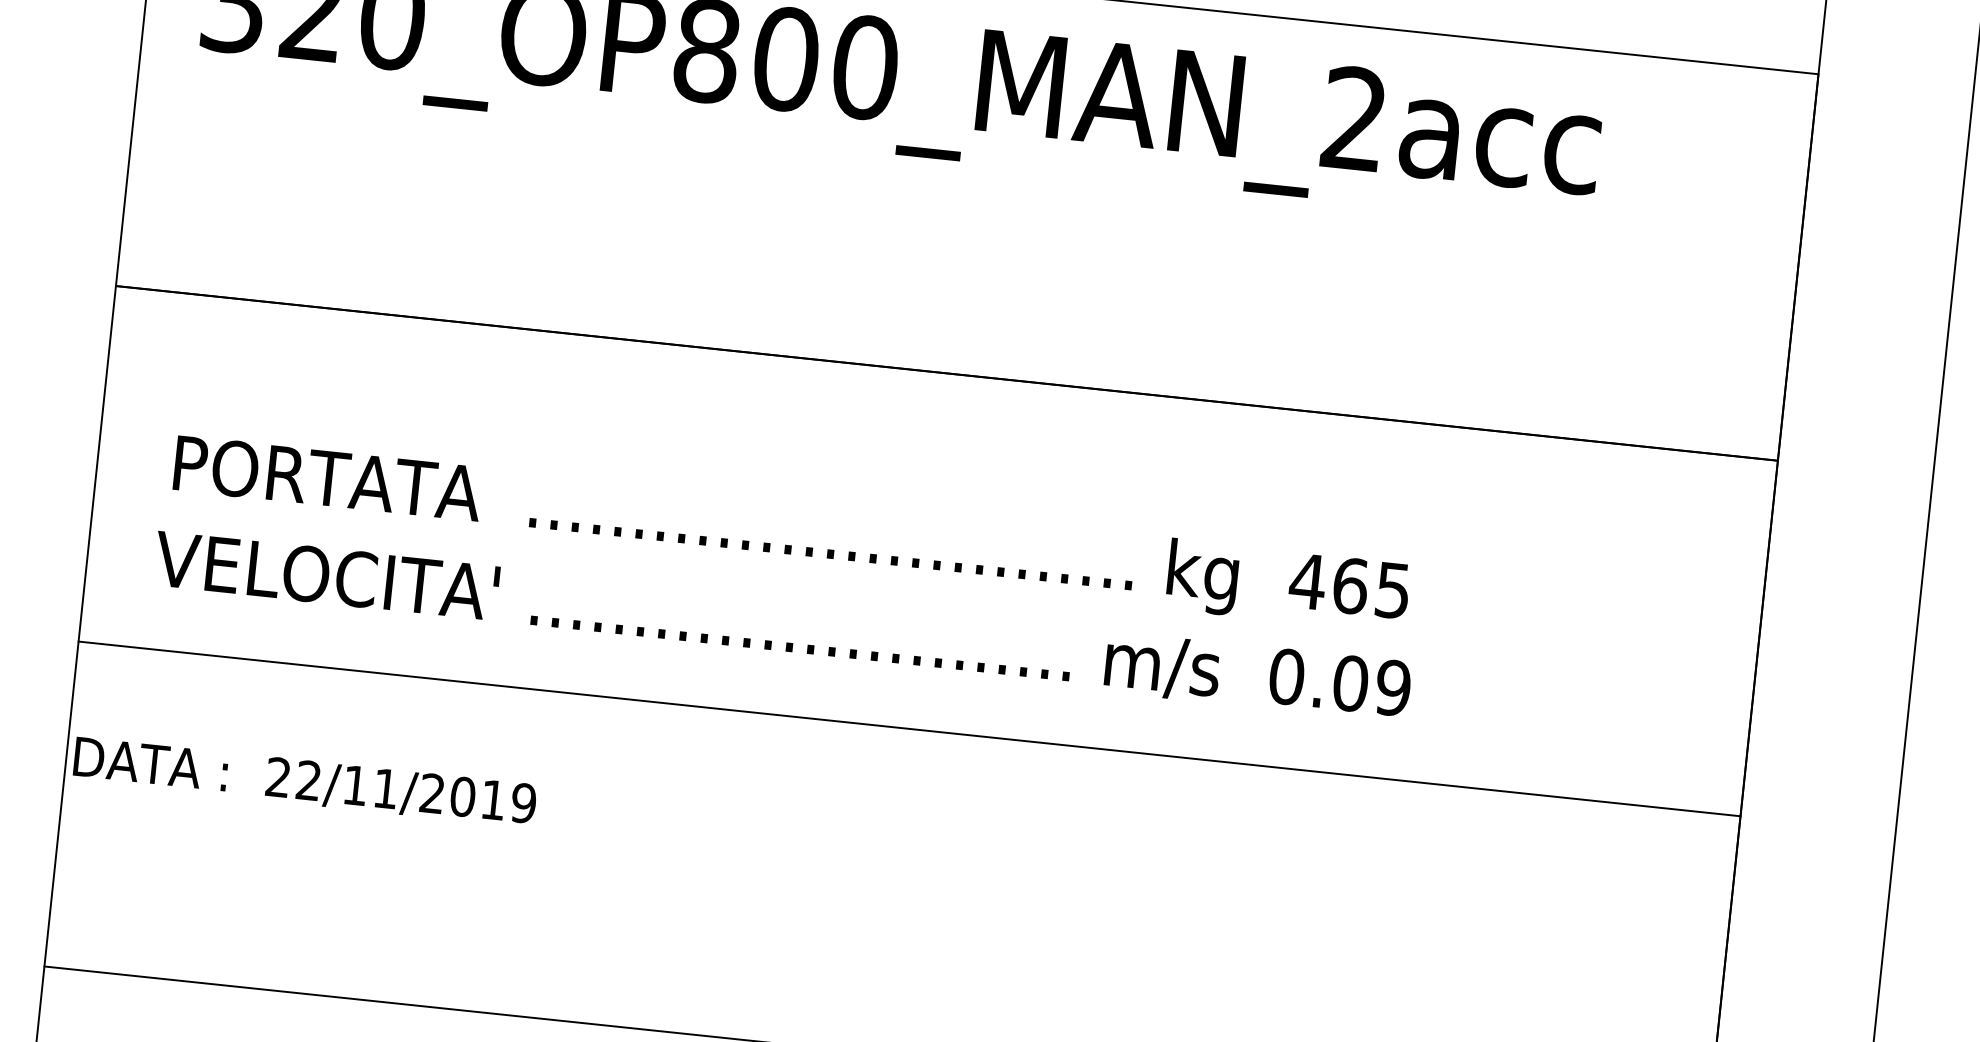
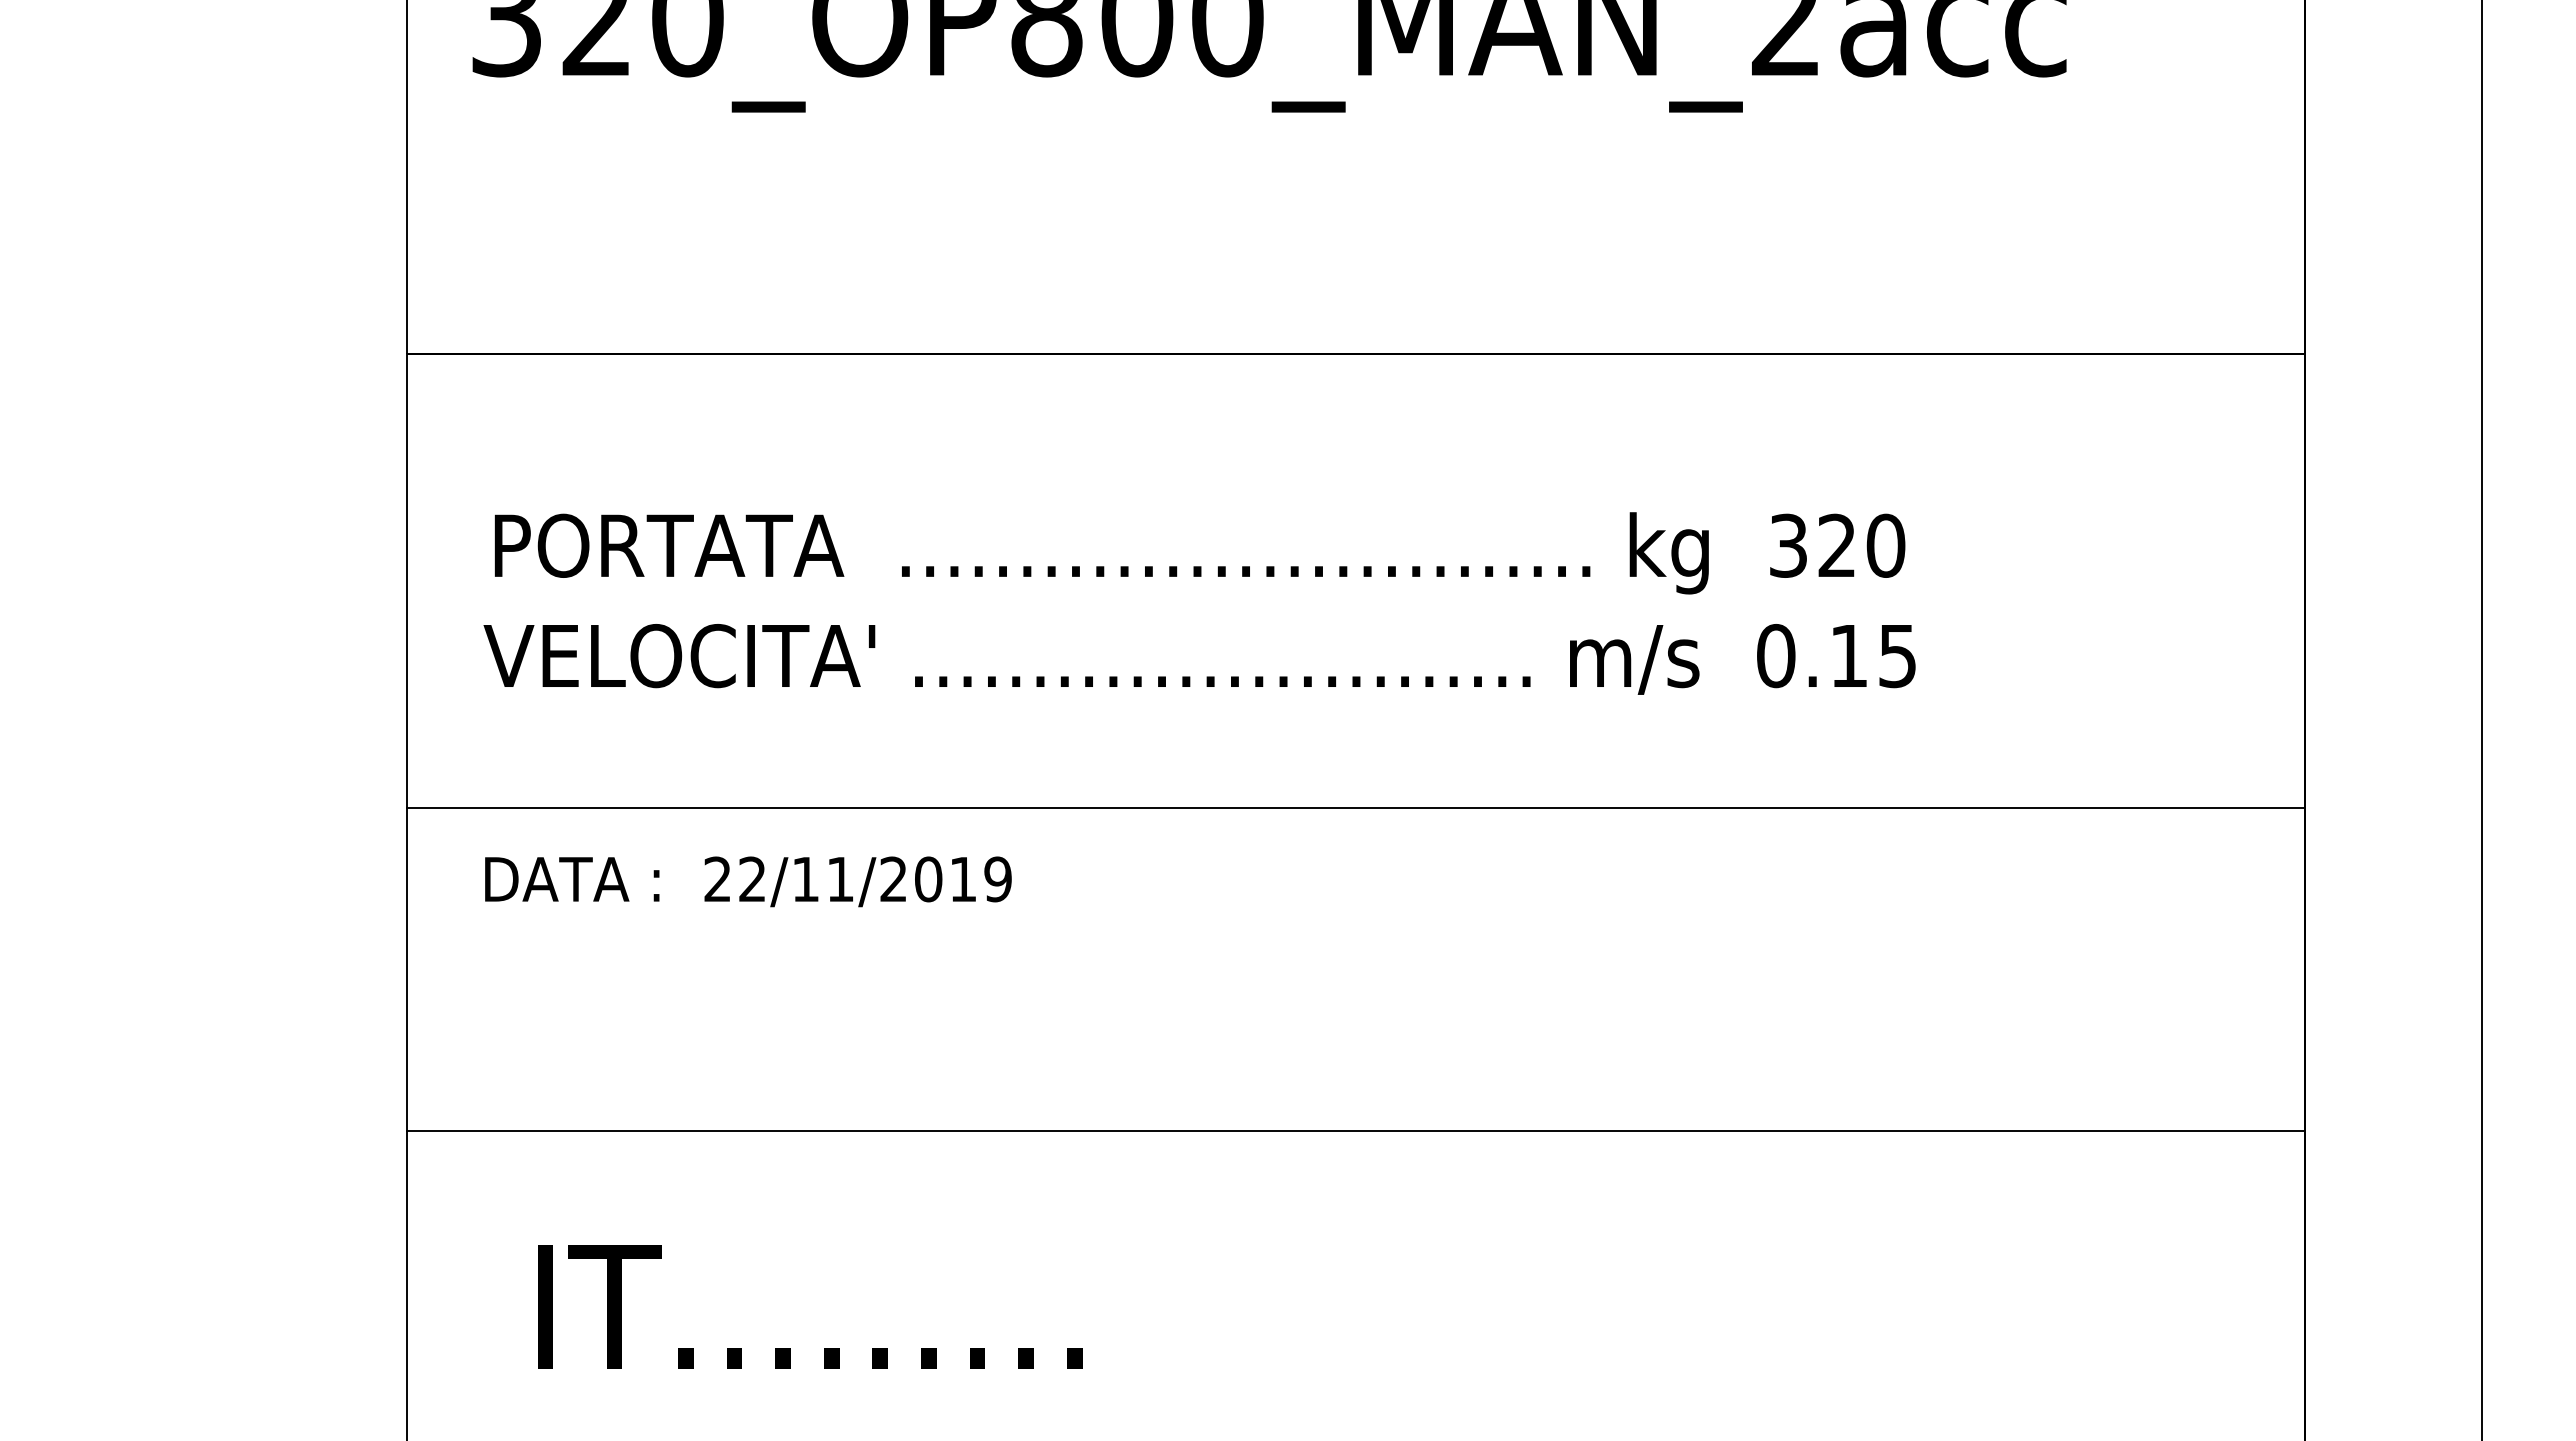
text: (1349, 585) -> (1836, 545), 465 -> 320
text: (1372, 686) -> (1873, 656), 0.09 -> 0.15
line: (909, 728) -> (1355, 807), moved
text: (305, 782) -> (748, 881), moved

